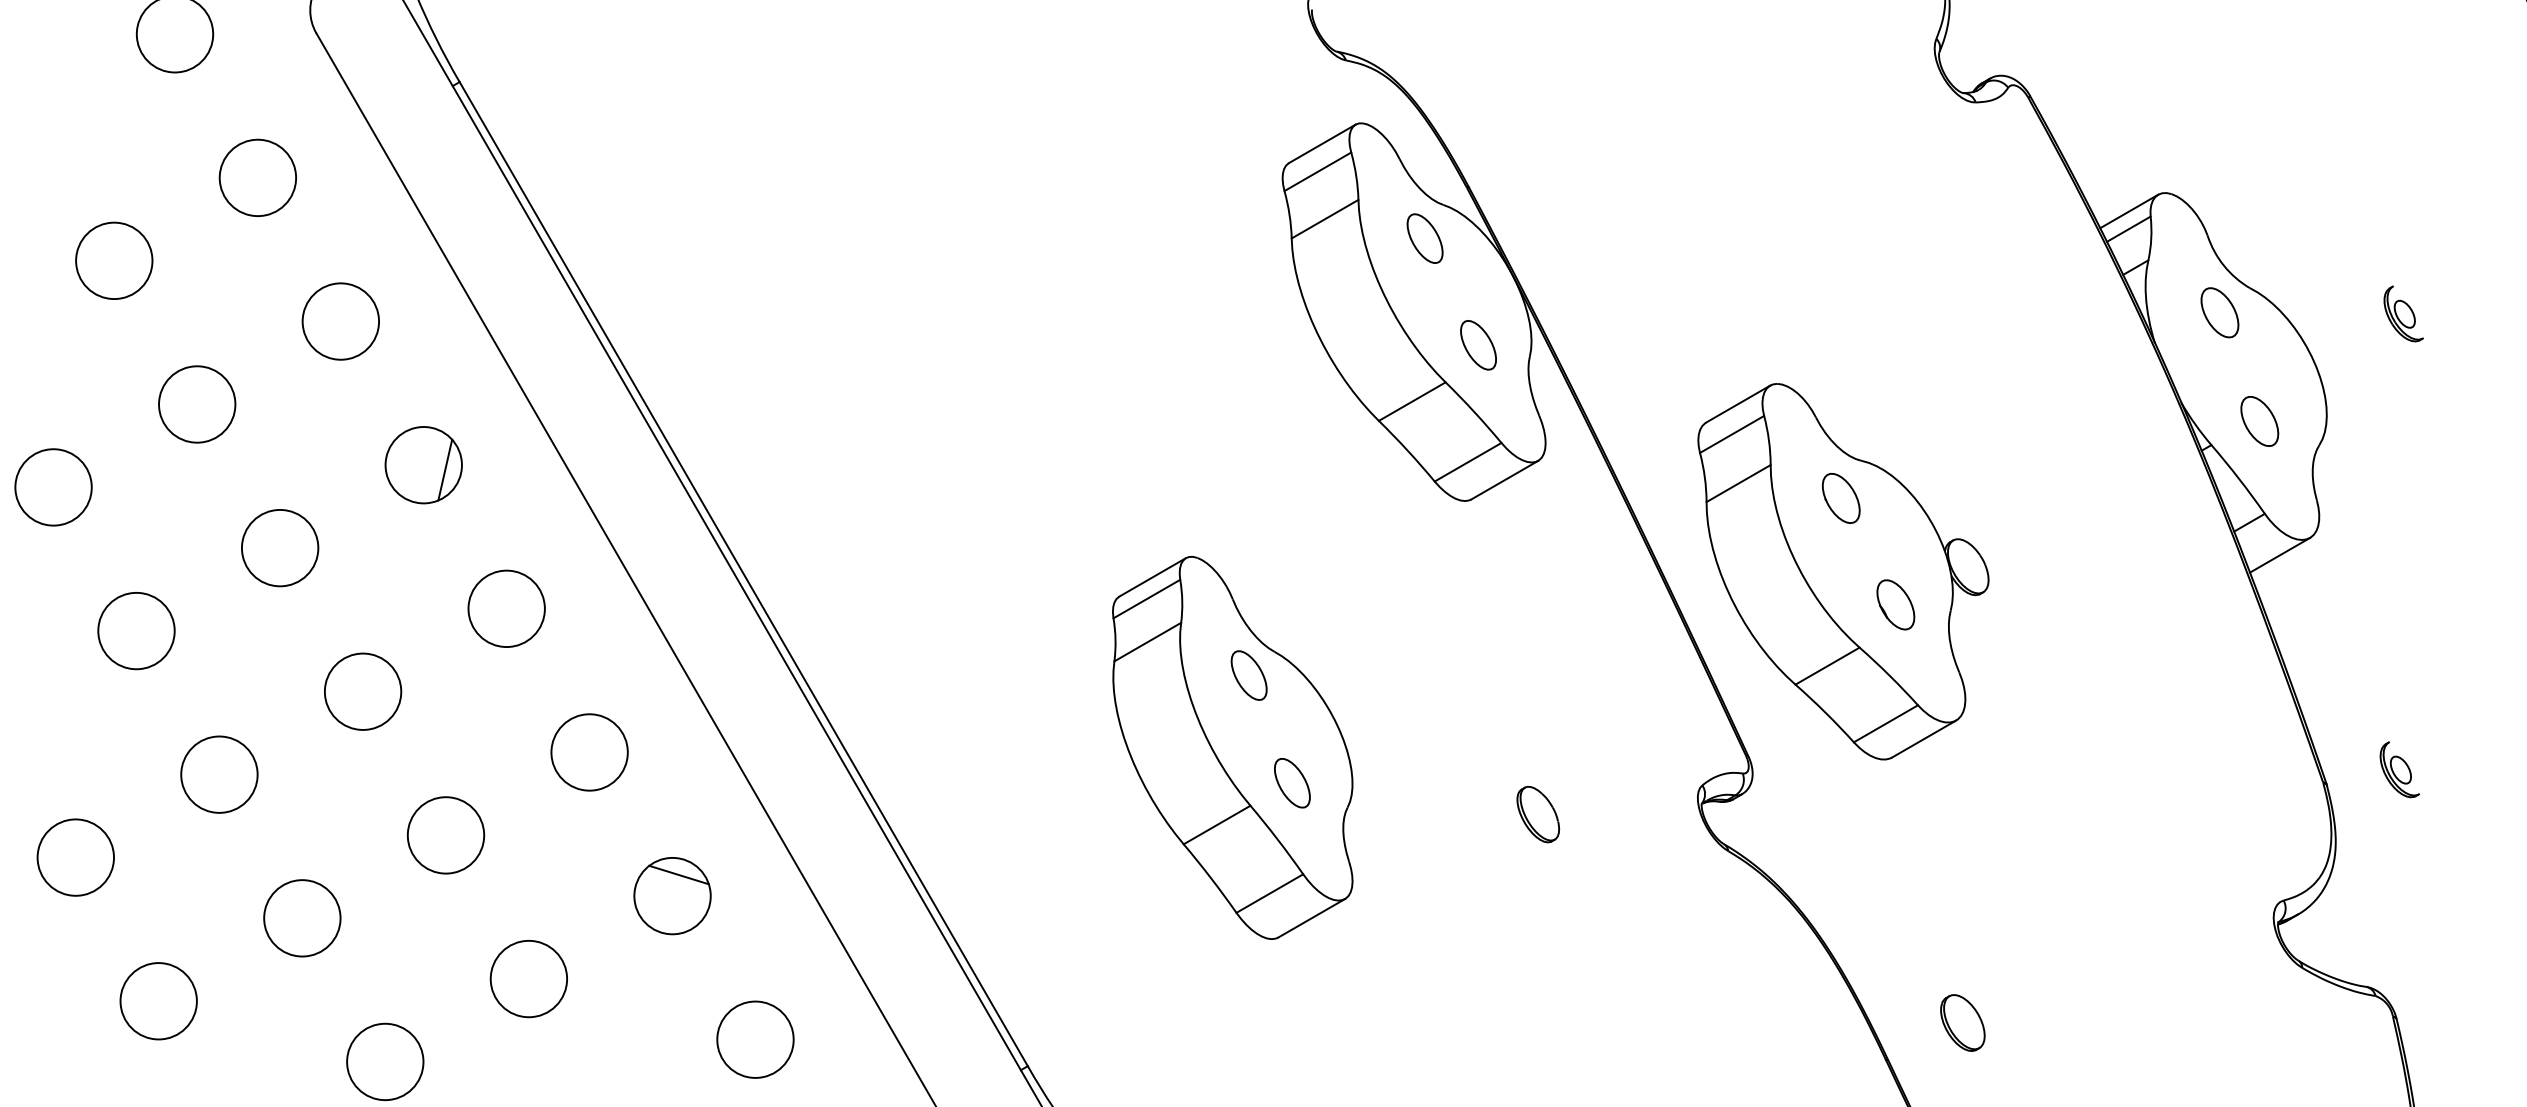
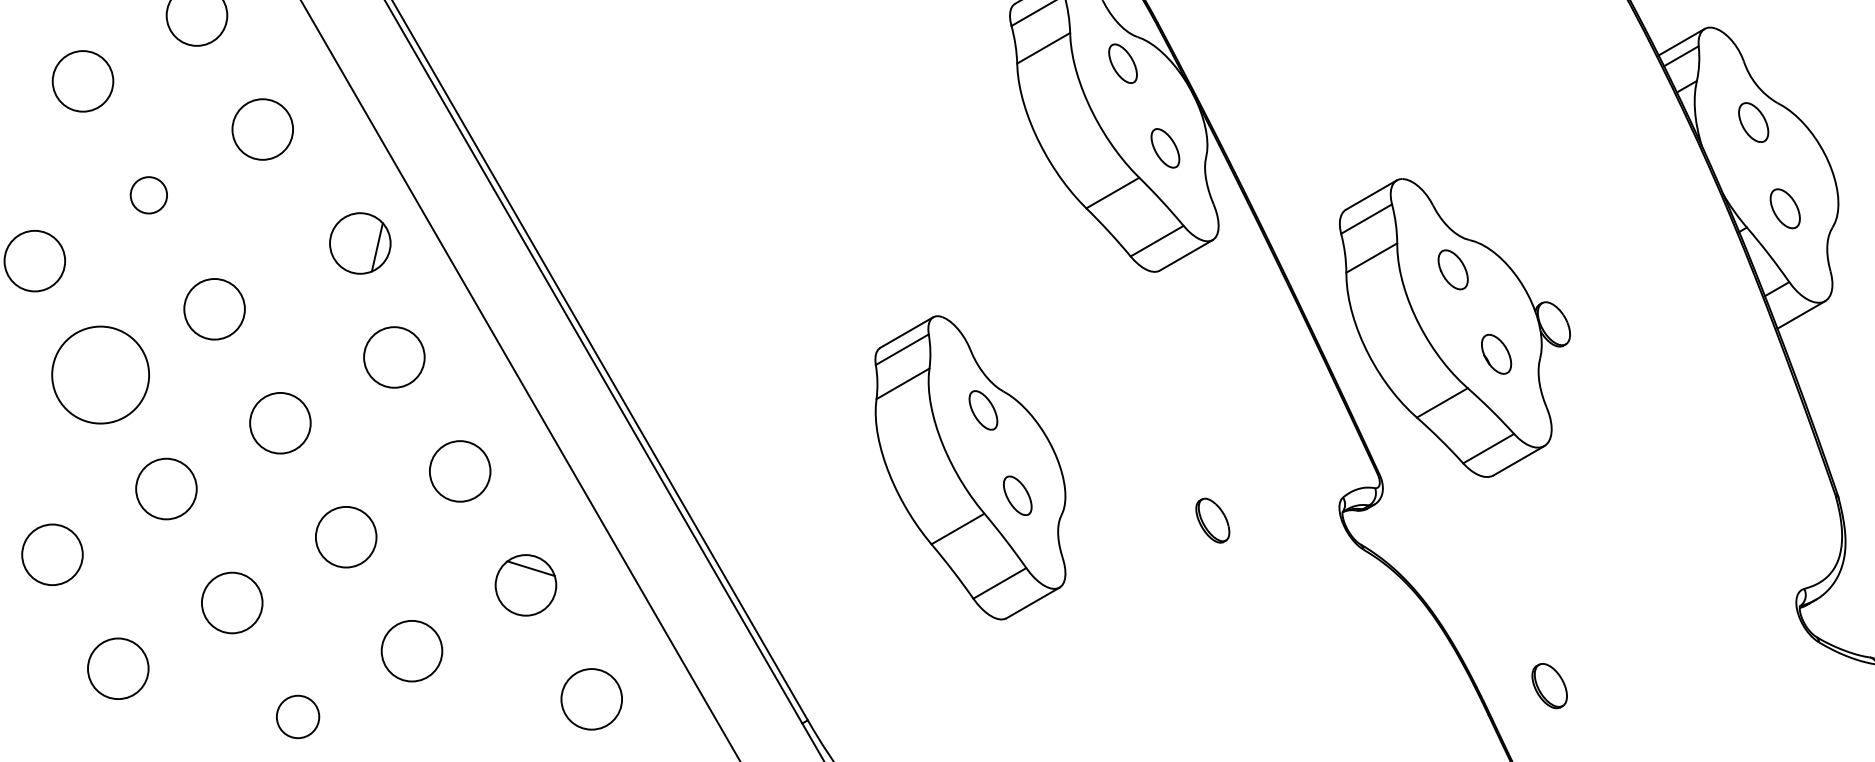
circle: (197, 404) -> (149, 195), size x0.6
part: (423, 465) -> (360, 243), moved
circle: (136, 630) -> (100, 374), size x1.6
circle: (385, 1061) -> (298, 716), size x0.7

